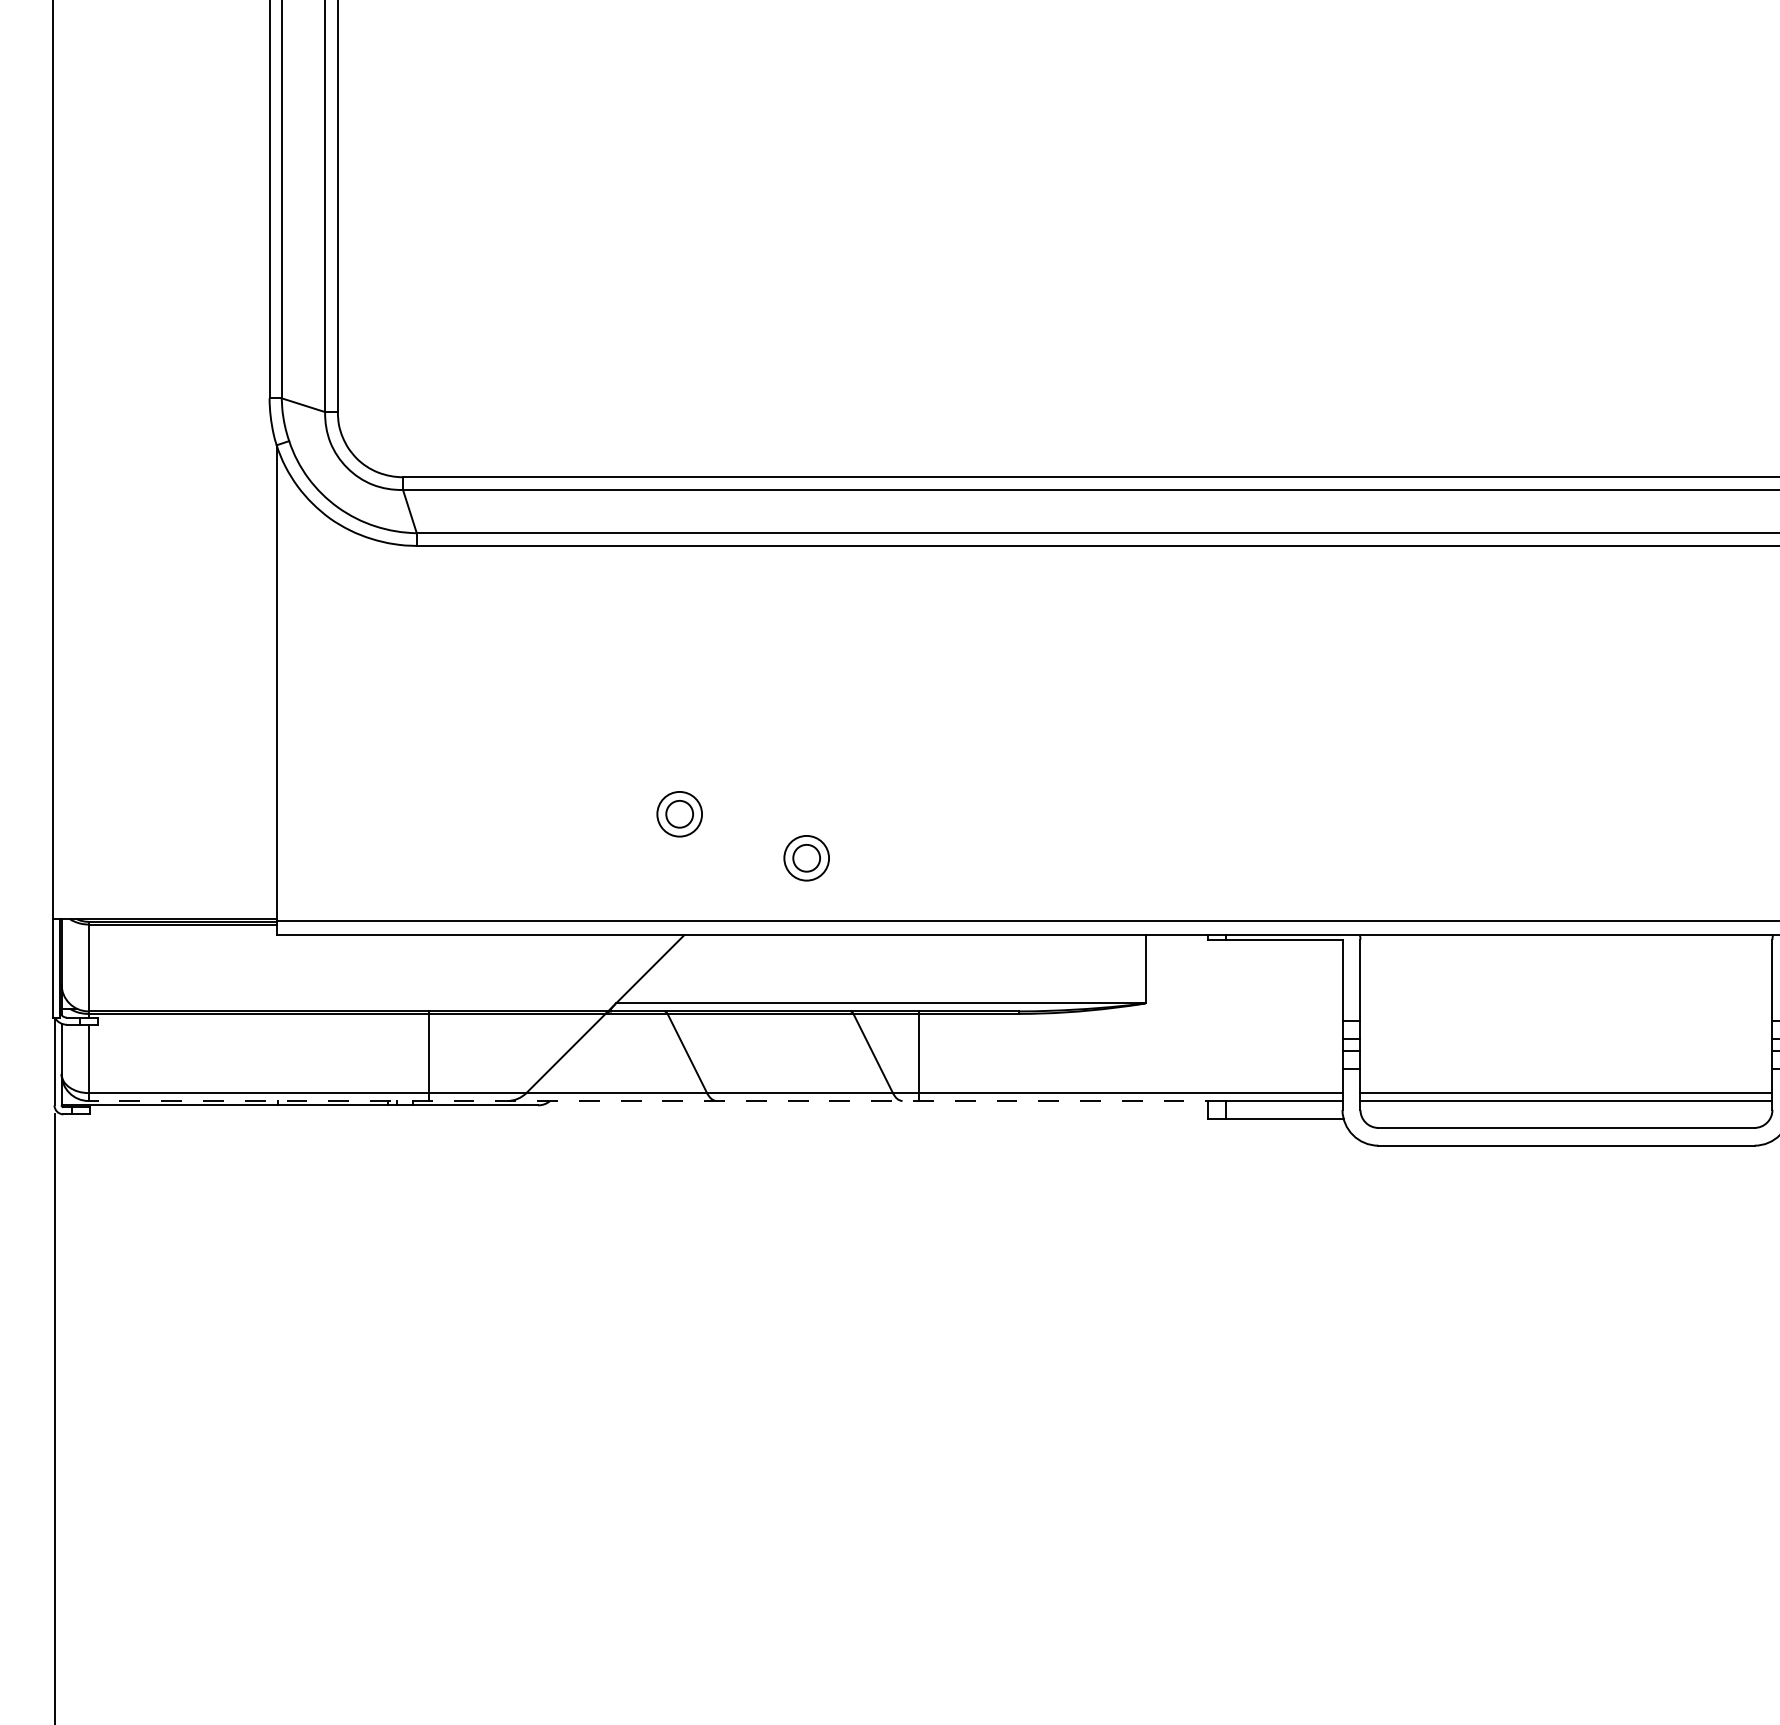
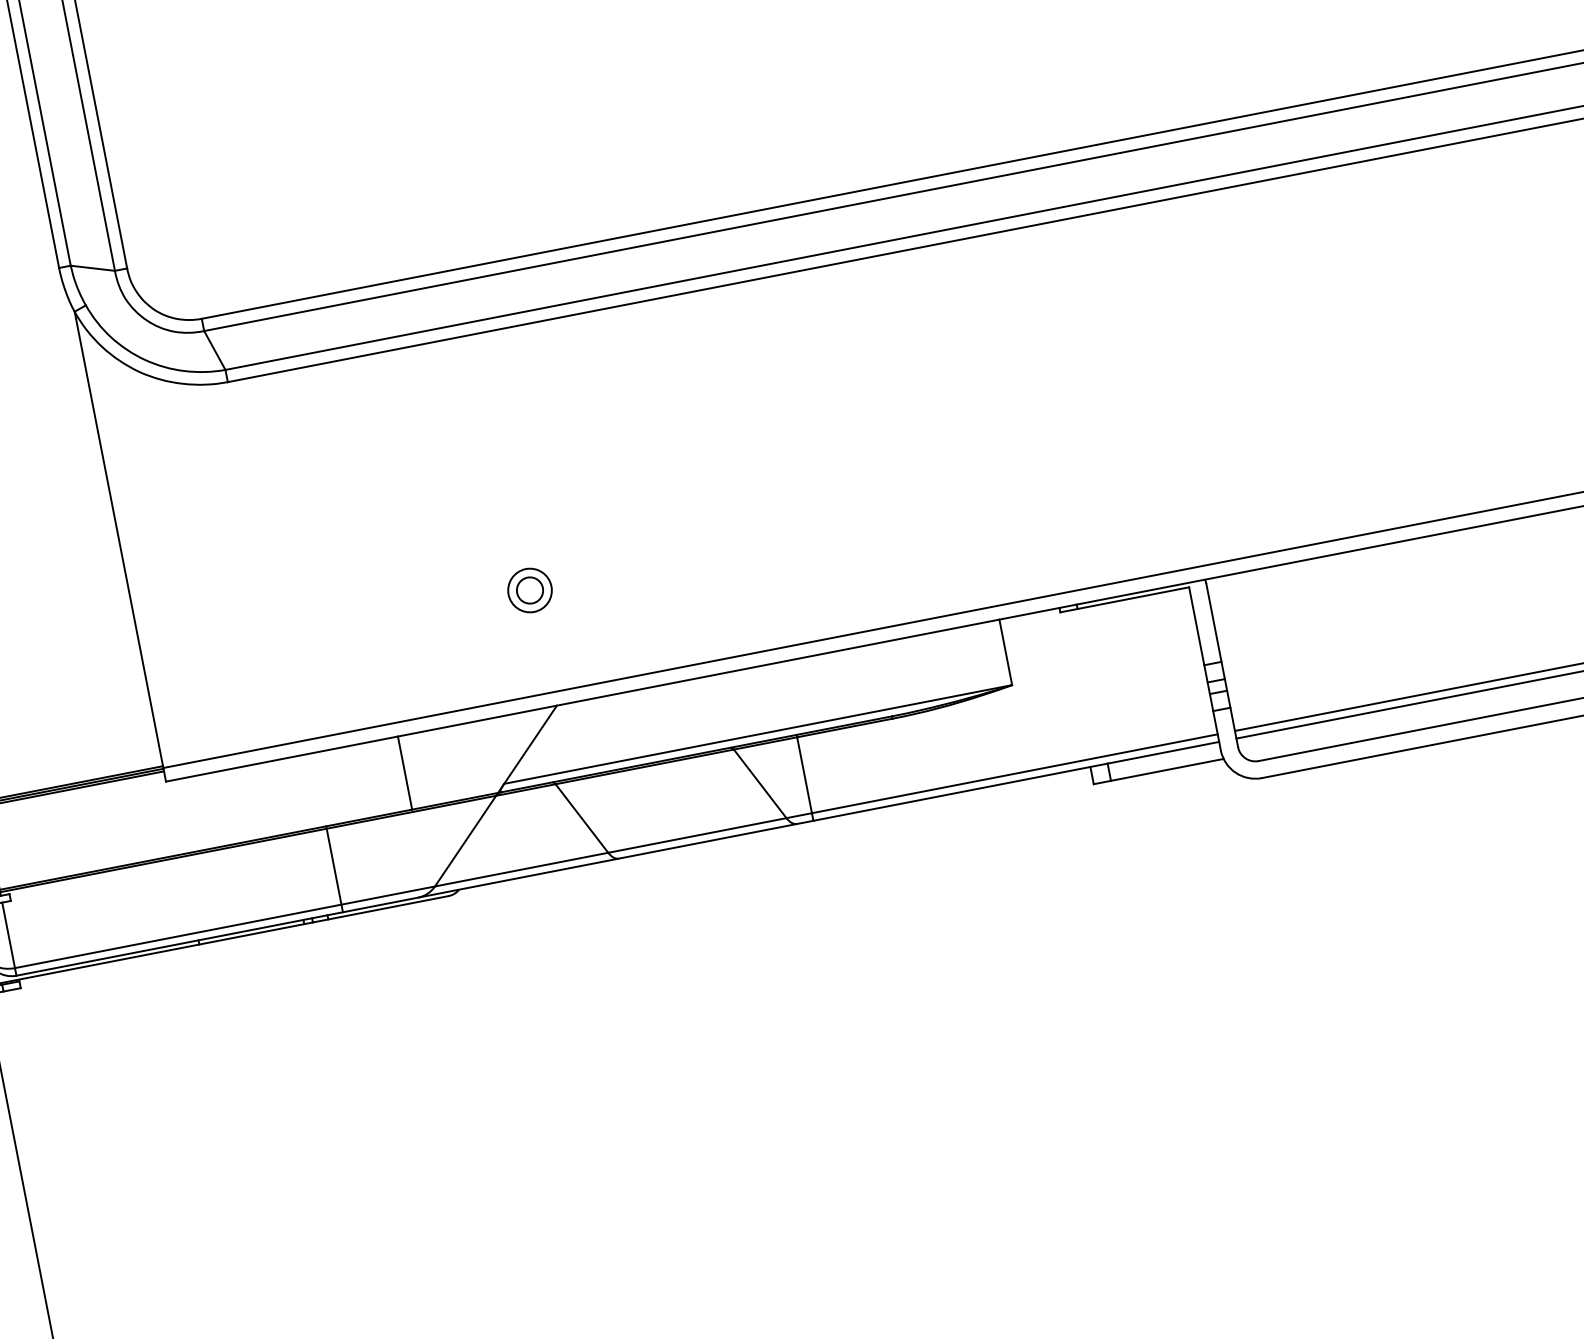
part: (806, 858) -> (659, 609), removed
line: (518, 973) -> (405, 773), added
line: (657, 1100) -> (562, 869), dashed -> solid

